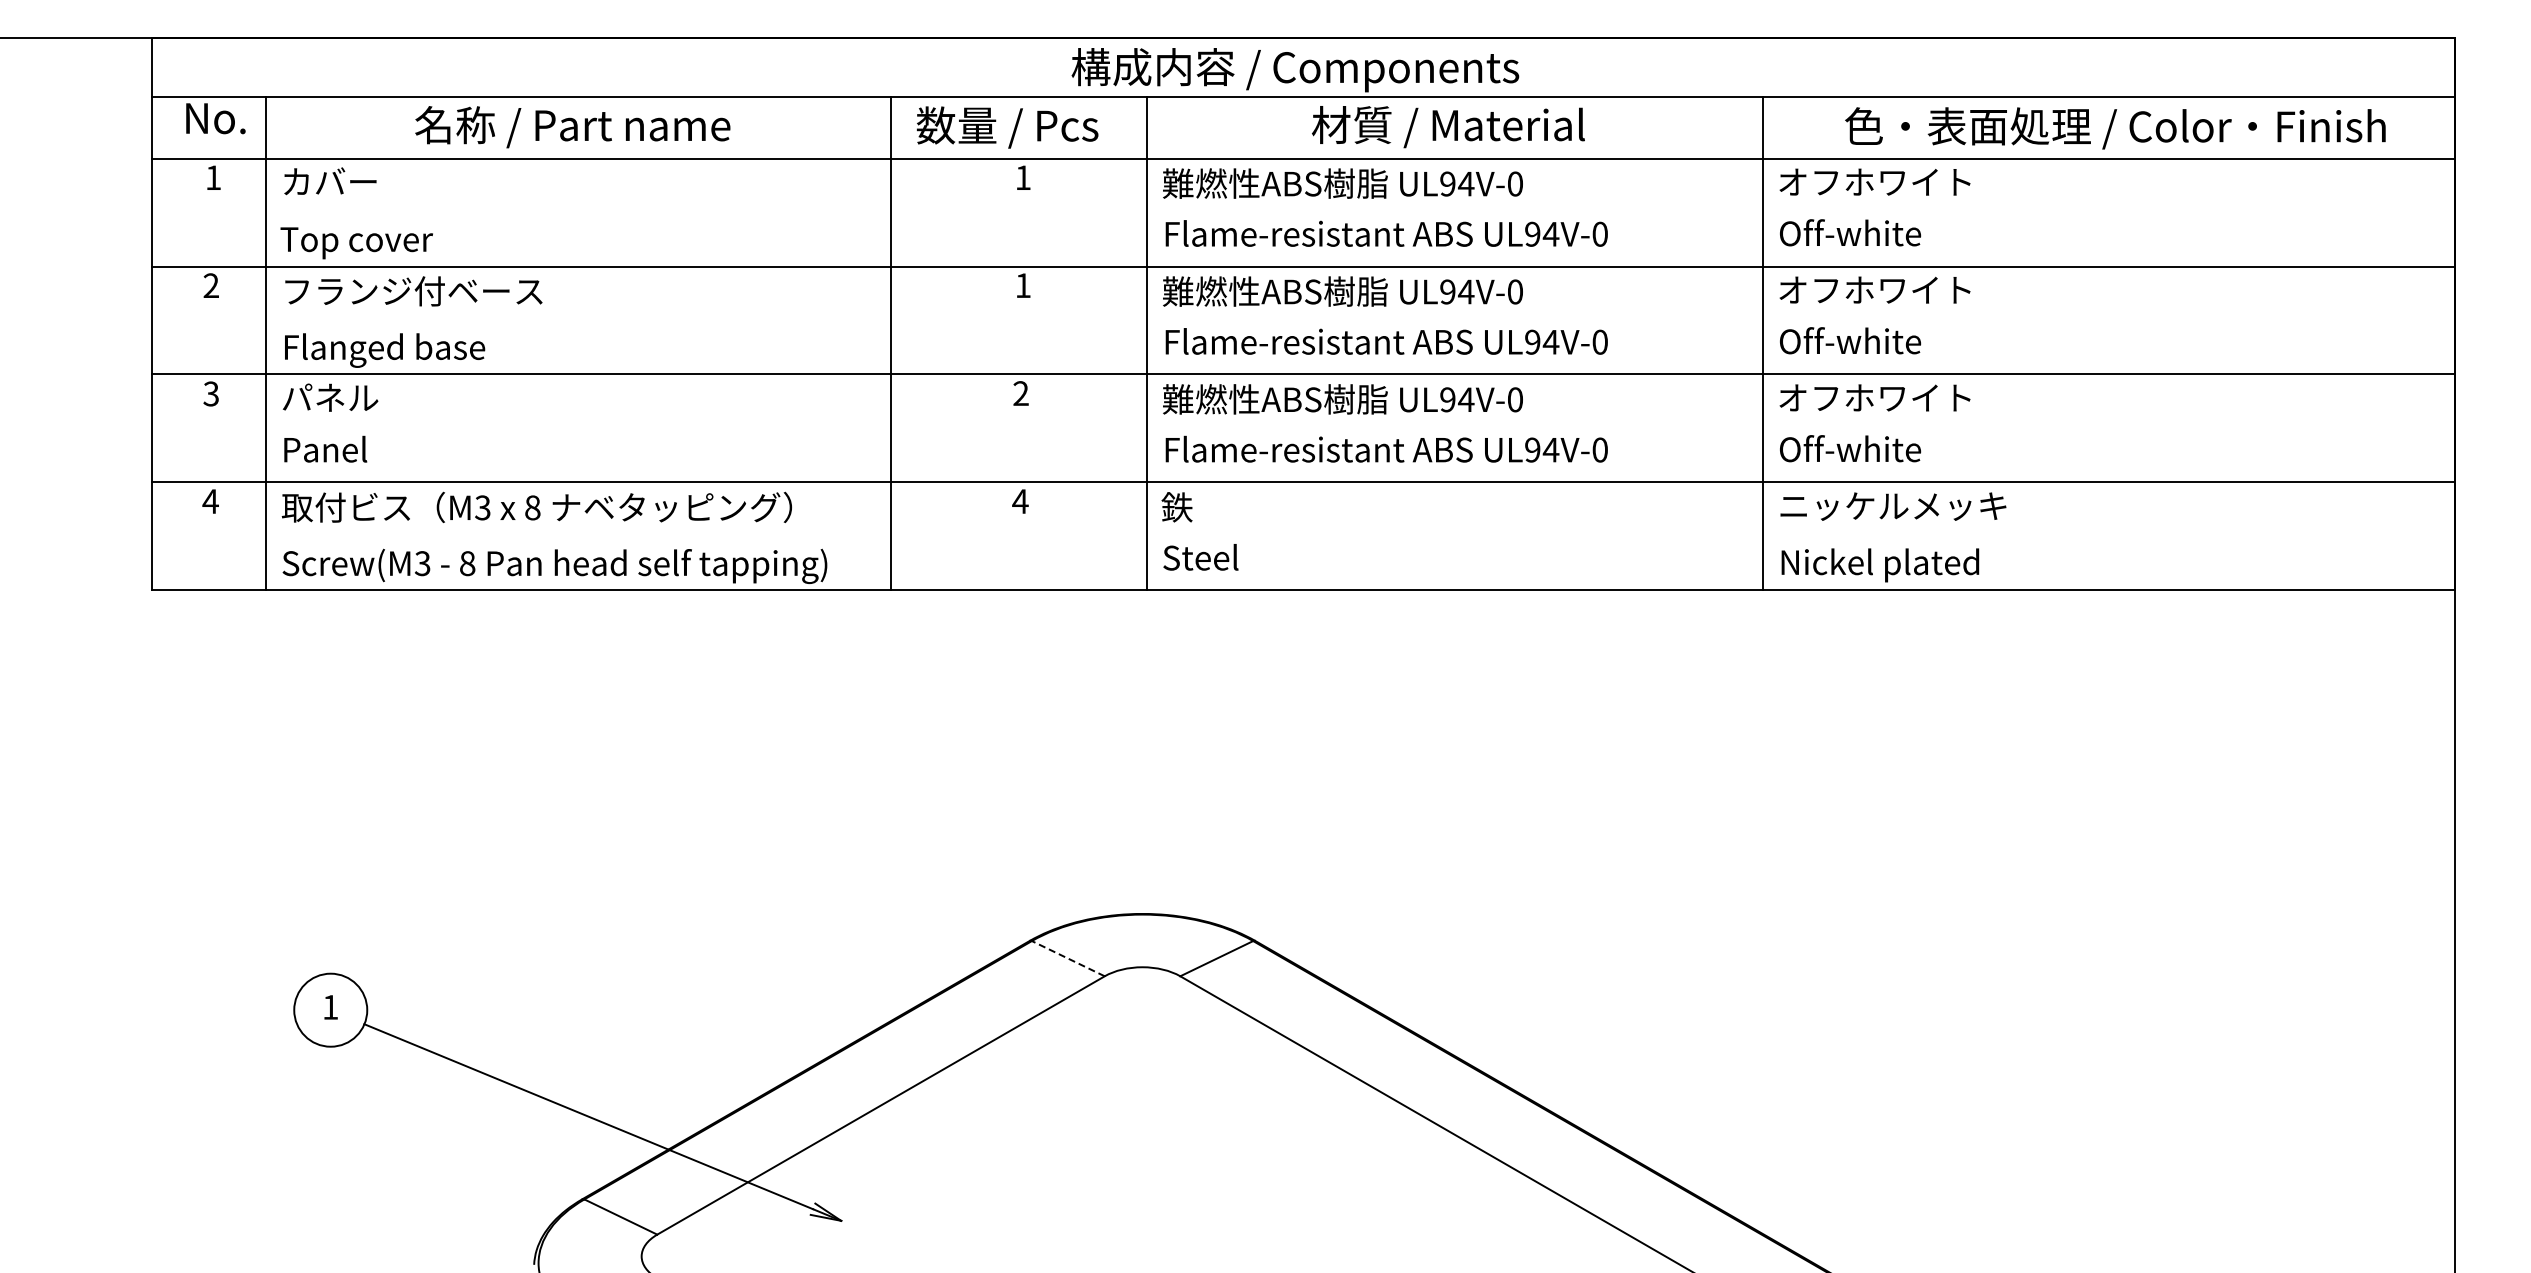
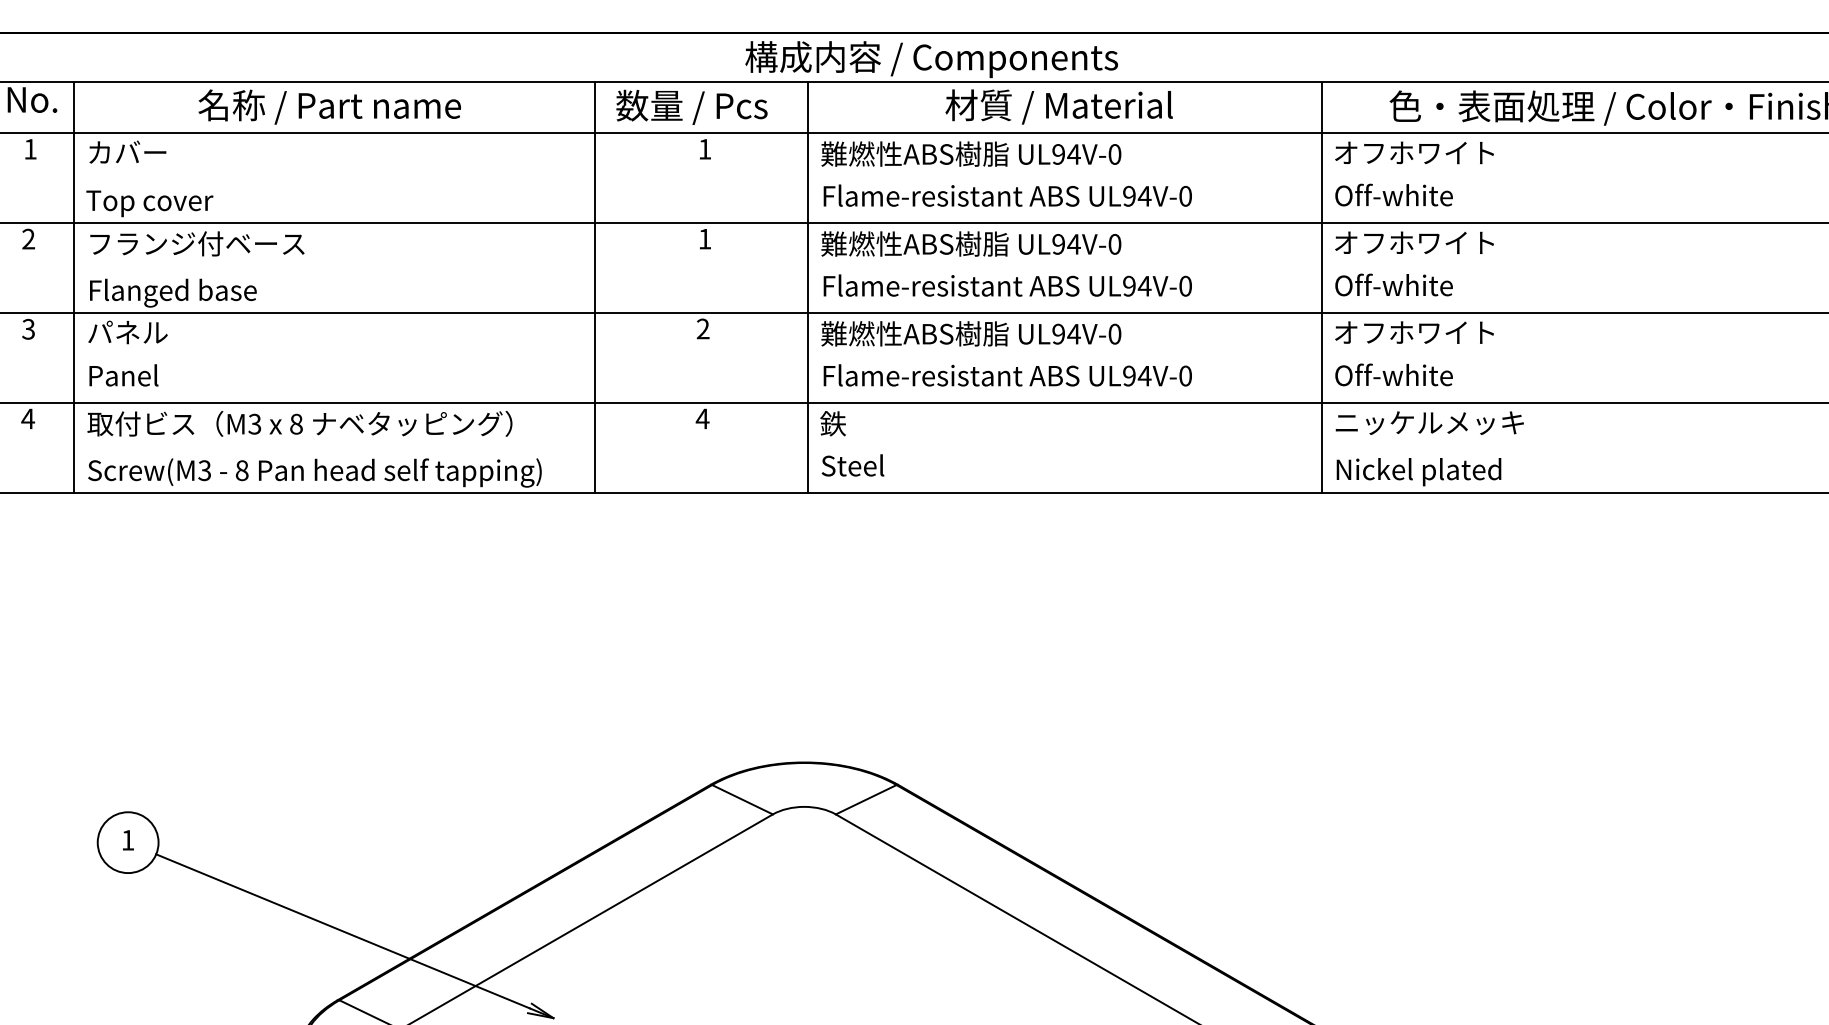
line: (1067, 958) -> (741, 799), dashed -> solid

